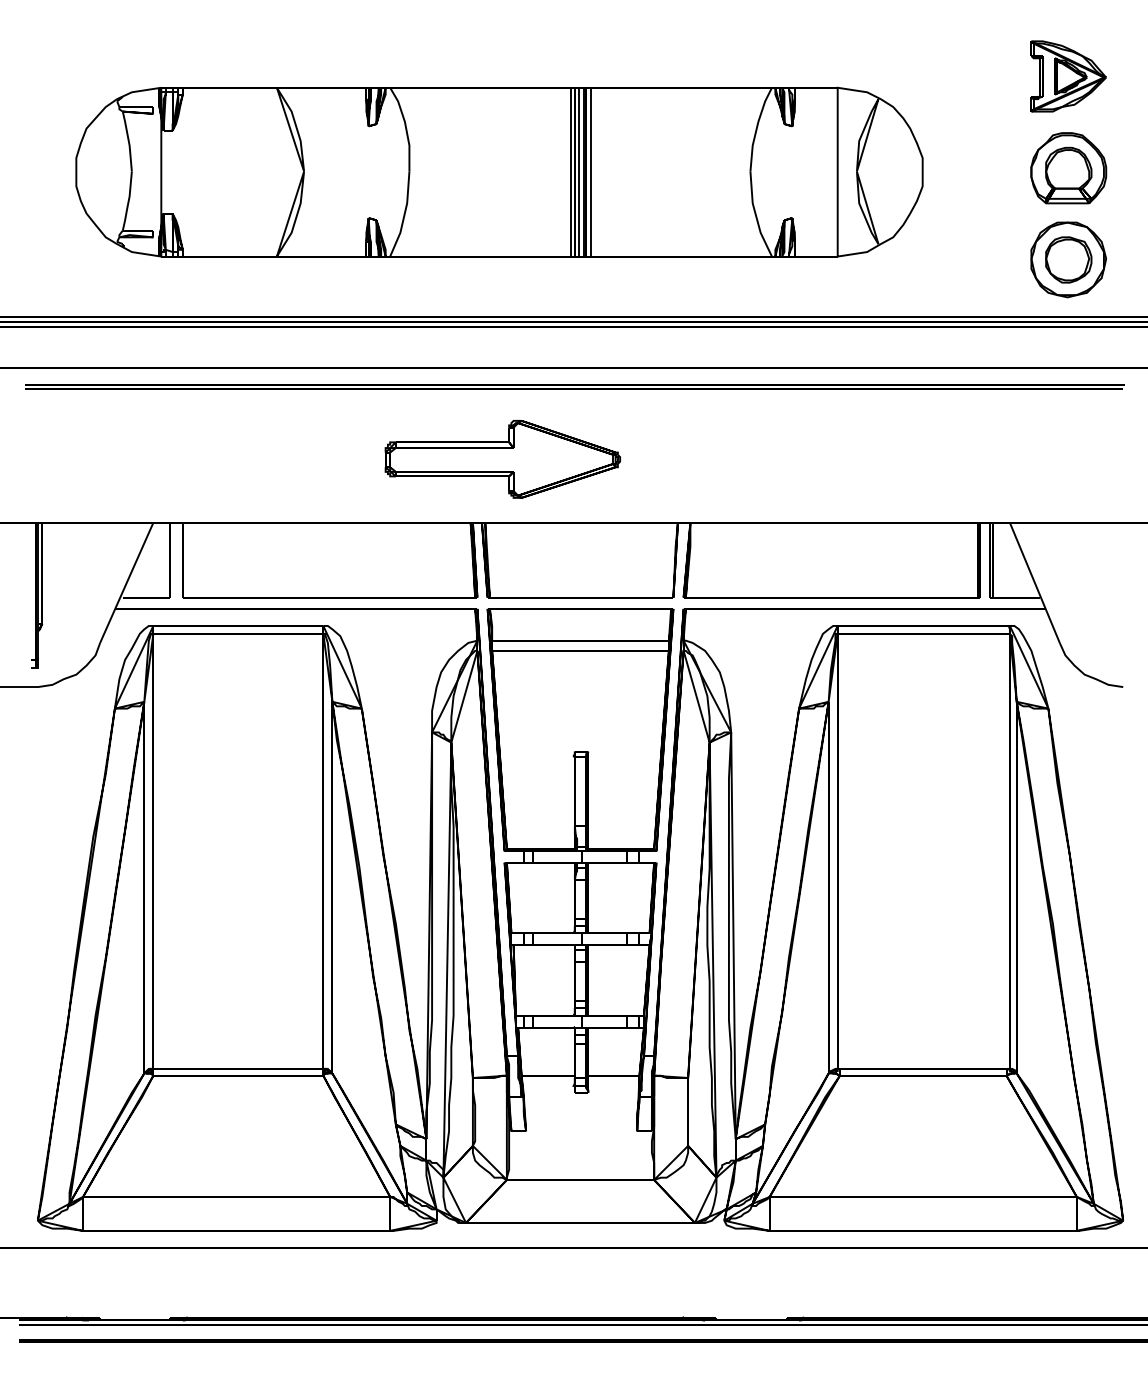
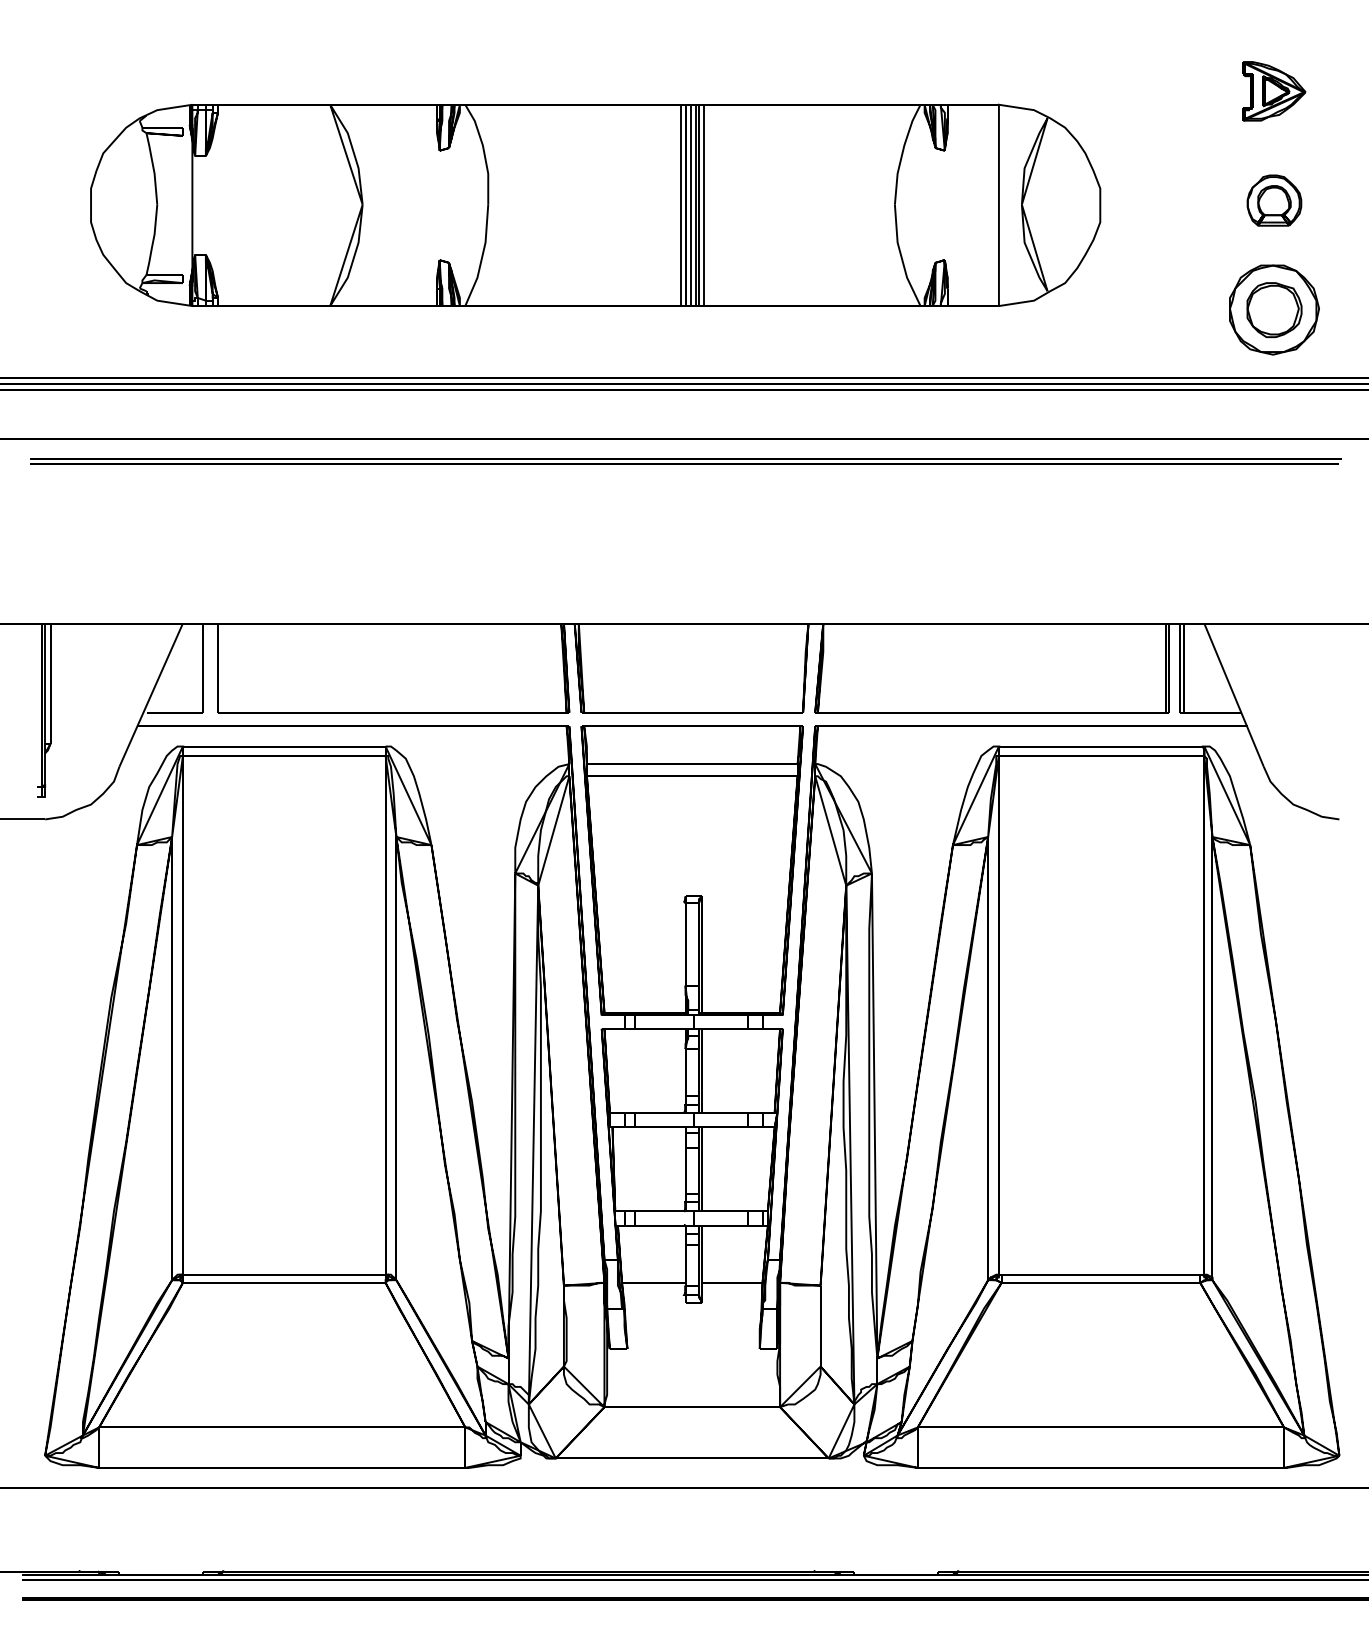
part: (1068, 76) -> (1274, 91), size x0.7
part: (1068, 168) -> (1274, 200), size x0.6
part: (502, 459) -> (599, 547), removed

